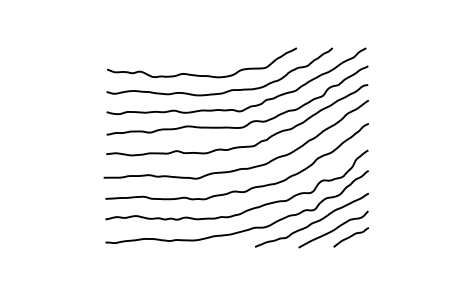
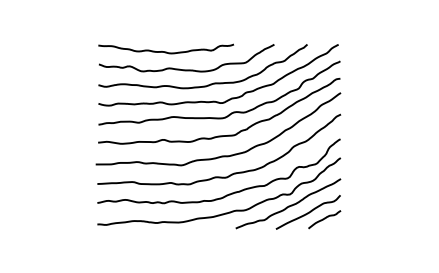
curve: (180, 55) -> (166, 51), added

